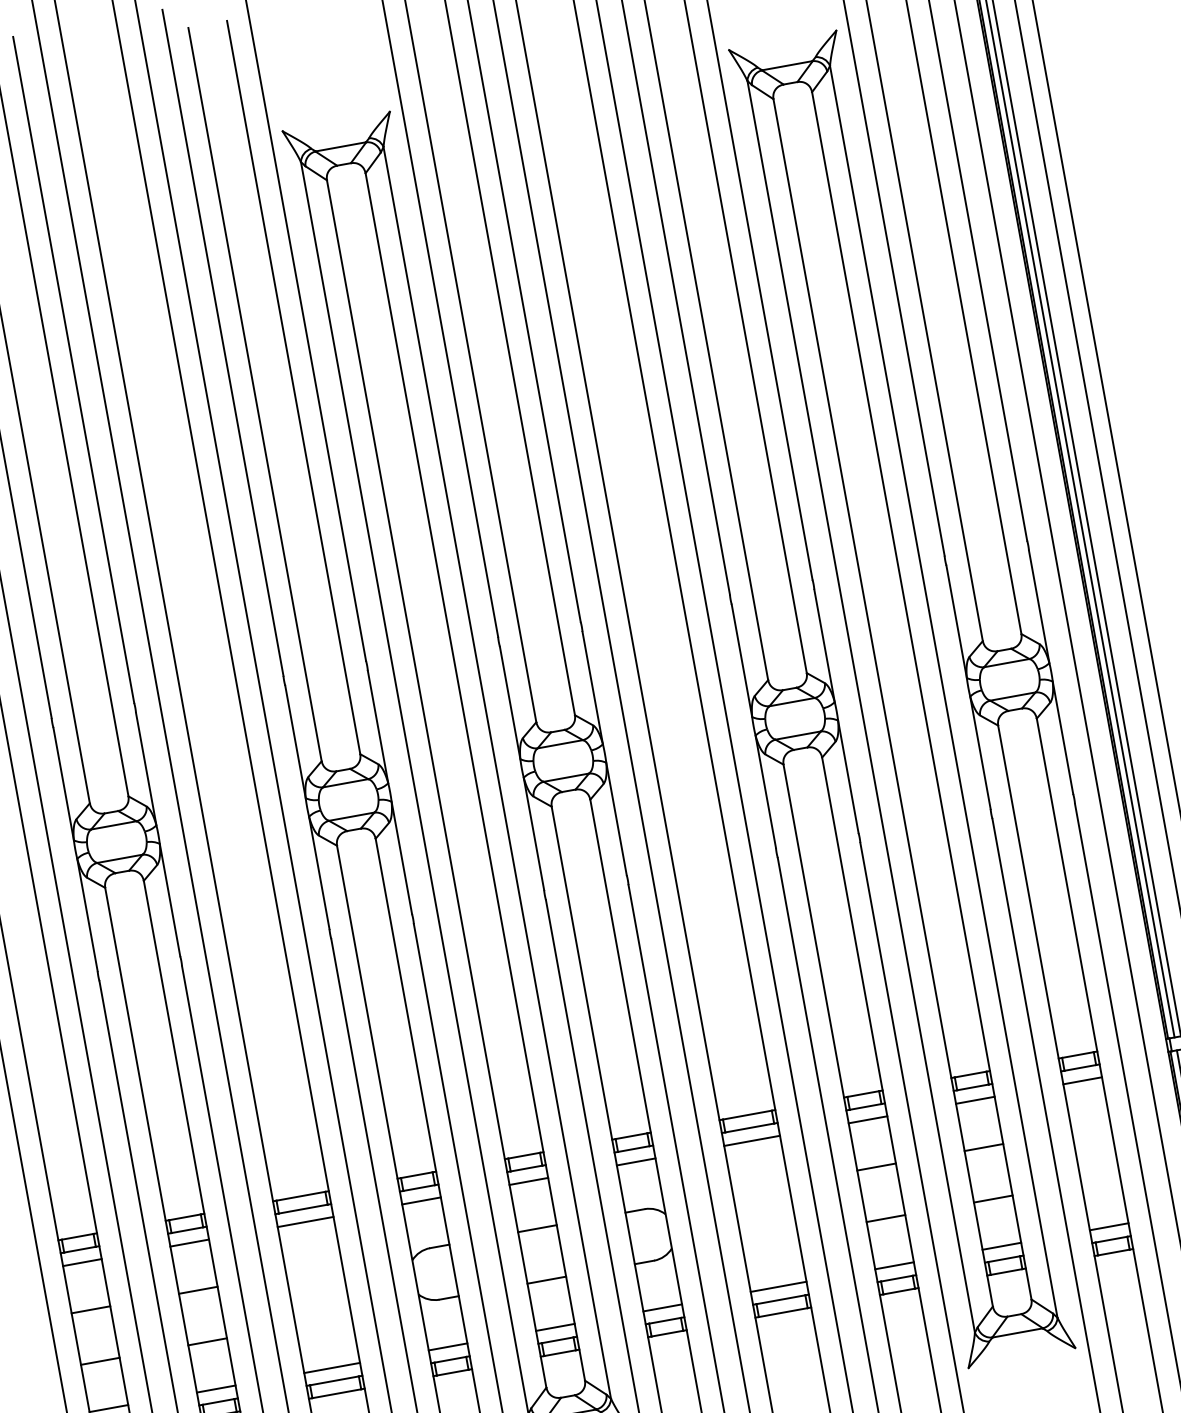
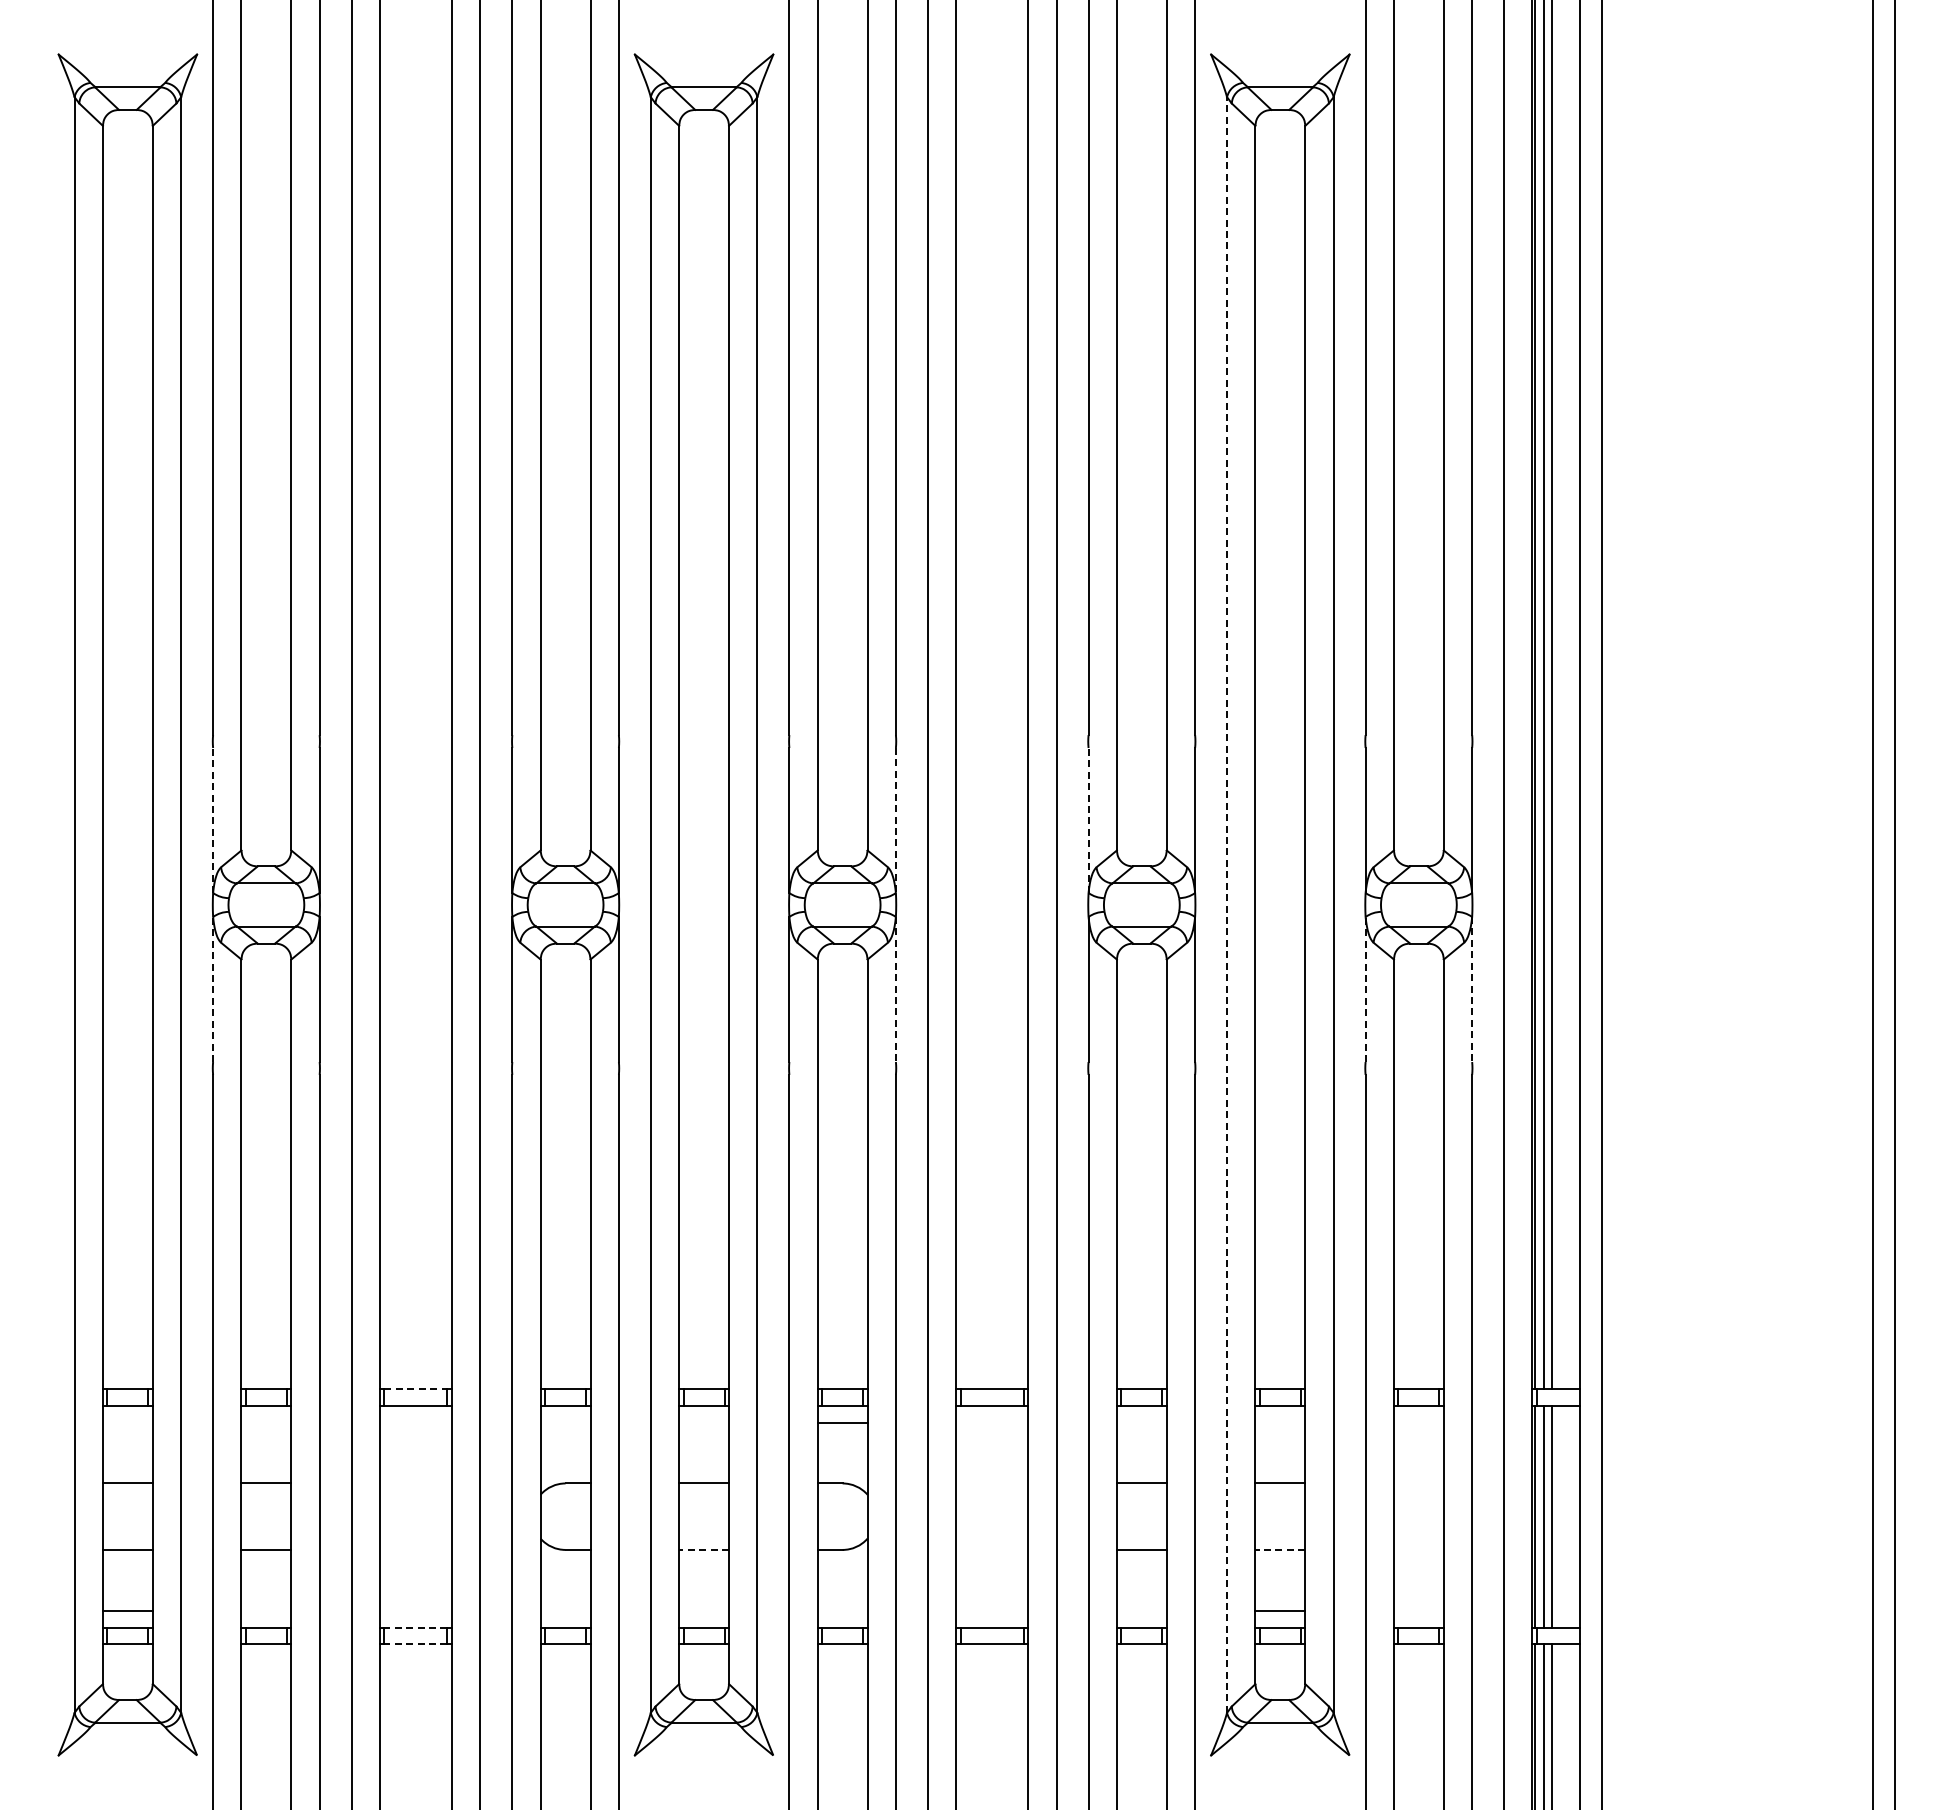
line: (741, 660) -> (1088, 819), solid -> dashed
line: (592, 688) -> (895, 820), solid -> dashed
line: (861, 707) -> (1227, 905), solid -> dashed
line: (1063, 738) -> (1472, 990), solid -> dashed
line: (980, 752) -> (1365, 989), solid -> dashed
line: (63, 783) -> (213, 819), solid -> dashed
line: (616, 819) -> (895, 990), solid -> dashed
line: (87, 915) -> (213, 989), solid -> dashed
line: (1082, 1080) -> (1418, 1422), removed
line: (975, 1100) -> (1280, 1422), removed
line: (867, 1119) -> (1141, 1422), removed
line: (752, 1140) -> (992, 1422), removed
line: (529, 1181) -> (704, 1422), removed
line: (300, 1196) -> (415, 1389), solid -> dashed
line: (993, 1198) -> (1280, 1549), solid -> dashed
line: (421, 1200) -> (565, 1422), removed
line: (305, 1222) -> (415, 1422), removed
line: (1108, 1226) -> (1418, 1610), removed
line: (189, 1243) -> (266, 1422), removed
line: (82, 1262) -> (127, 1422), removed
line: (894, 1265) -> (1141, 1610), removed
line: (547, 1279) -> (704, 1549), solid -> dashed
line: (778, 1286) -> (992, 1610), removed
line: (662, 1307) -> (842, 1610), removed
line: (555, 1327) -> (704, 1610), removed
line: (447, 1346) -> (565, 1610), removed
line: (331, 1367) -> (415, 1610), removed
line: (334, 1380) -> (415, 1627), solid -> dashed
line: (216, 1388) -> (266, 1610), removed
line: (336, 1394) -> (415, 1644), solid -> dashed

